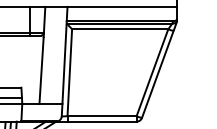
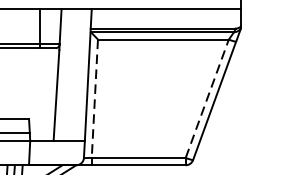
line: (69, 72) -> (94, 98), solid -> dashed
line: (152, 72) -> (207, 98), solid -> dashed

